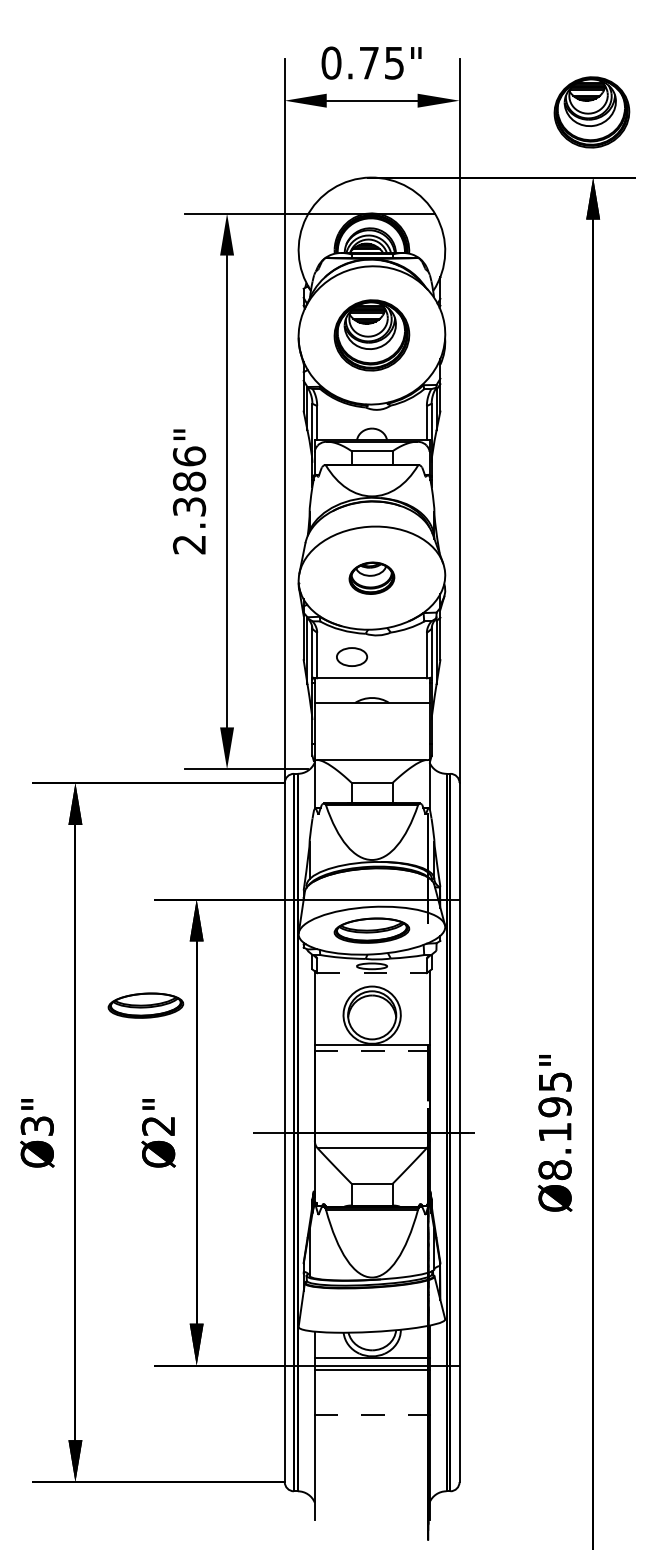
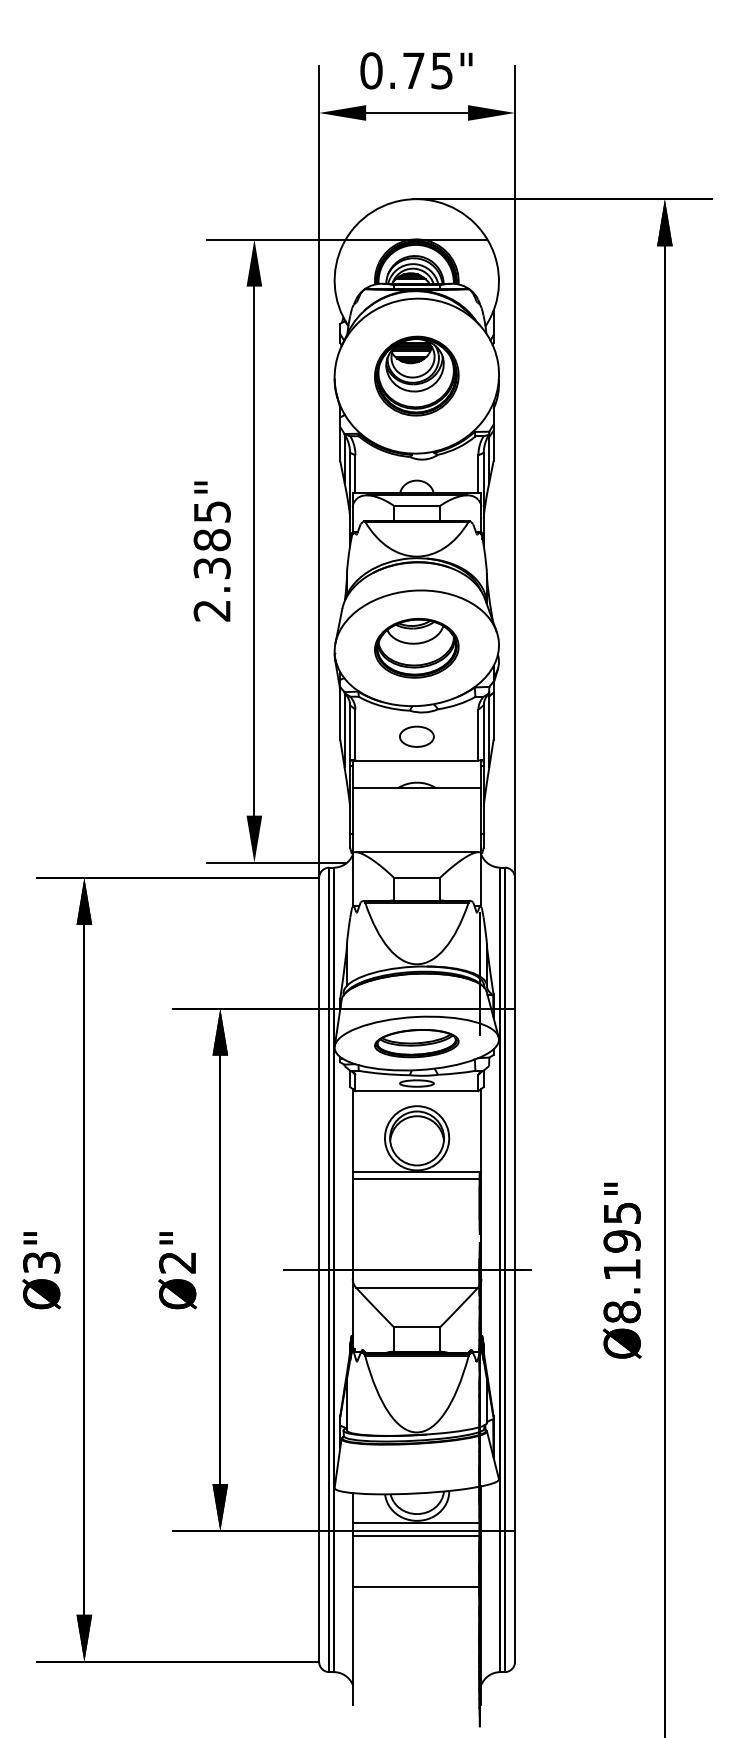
part: (591, 112) -> (662, 126), removed
text: (189, 456) -> (212, 511), 2.386" -> 2.385"
part: (371, 578) -> (416, 648), size x1.67
part: (352, 656) -> (417, 736), moved
line: (372, 973) -> (417, 1091), dashed -> solid
part: (145, 1005) -> (162, 1127), removed
line: (372, 1051) -> (417, 1179), dashed -> solid
line: (372, 1415) -> (417, 1587), dashed -> solid

